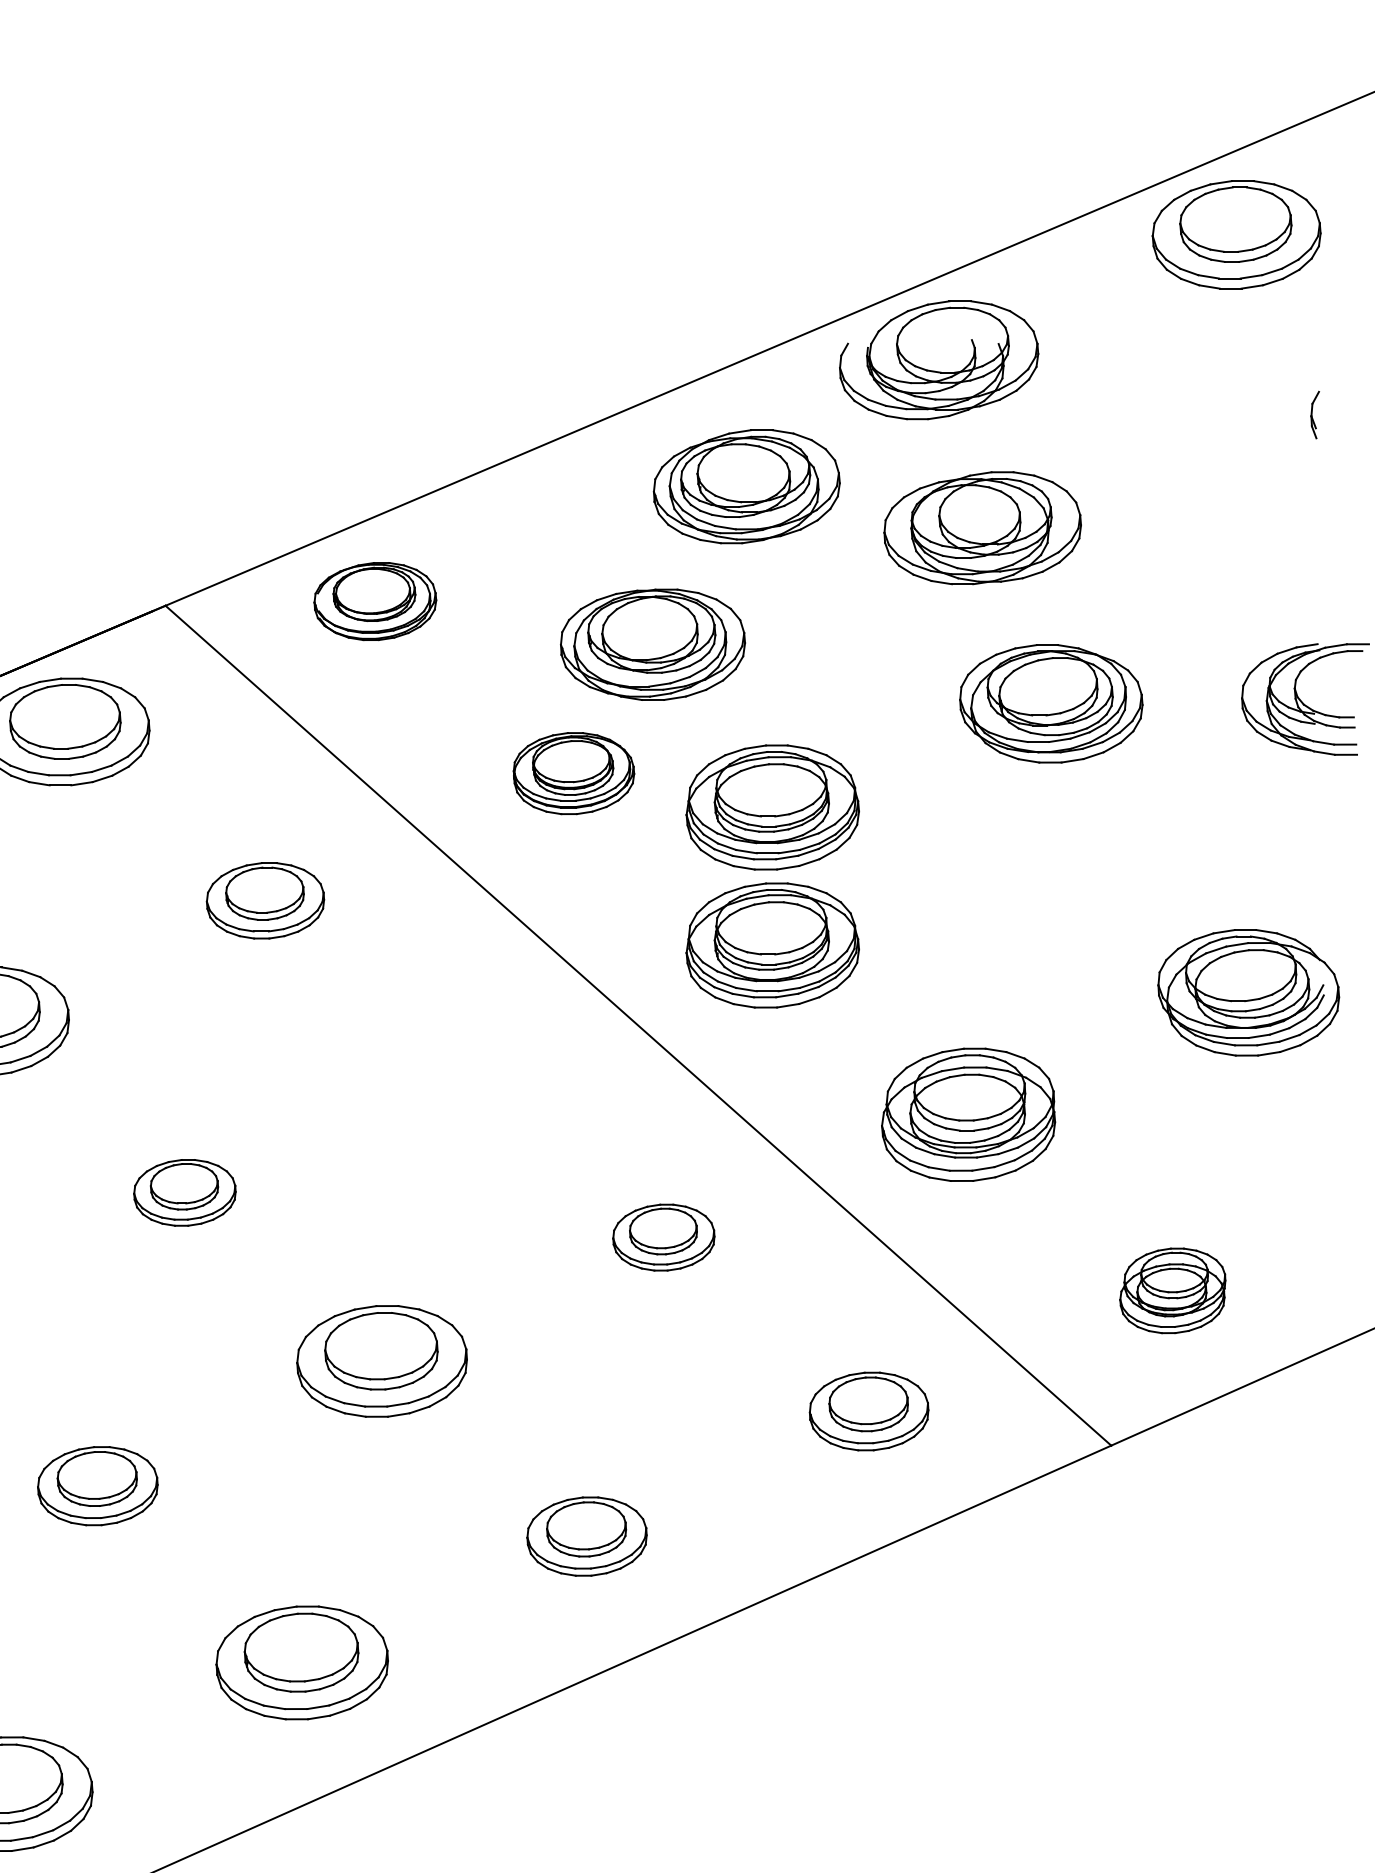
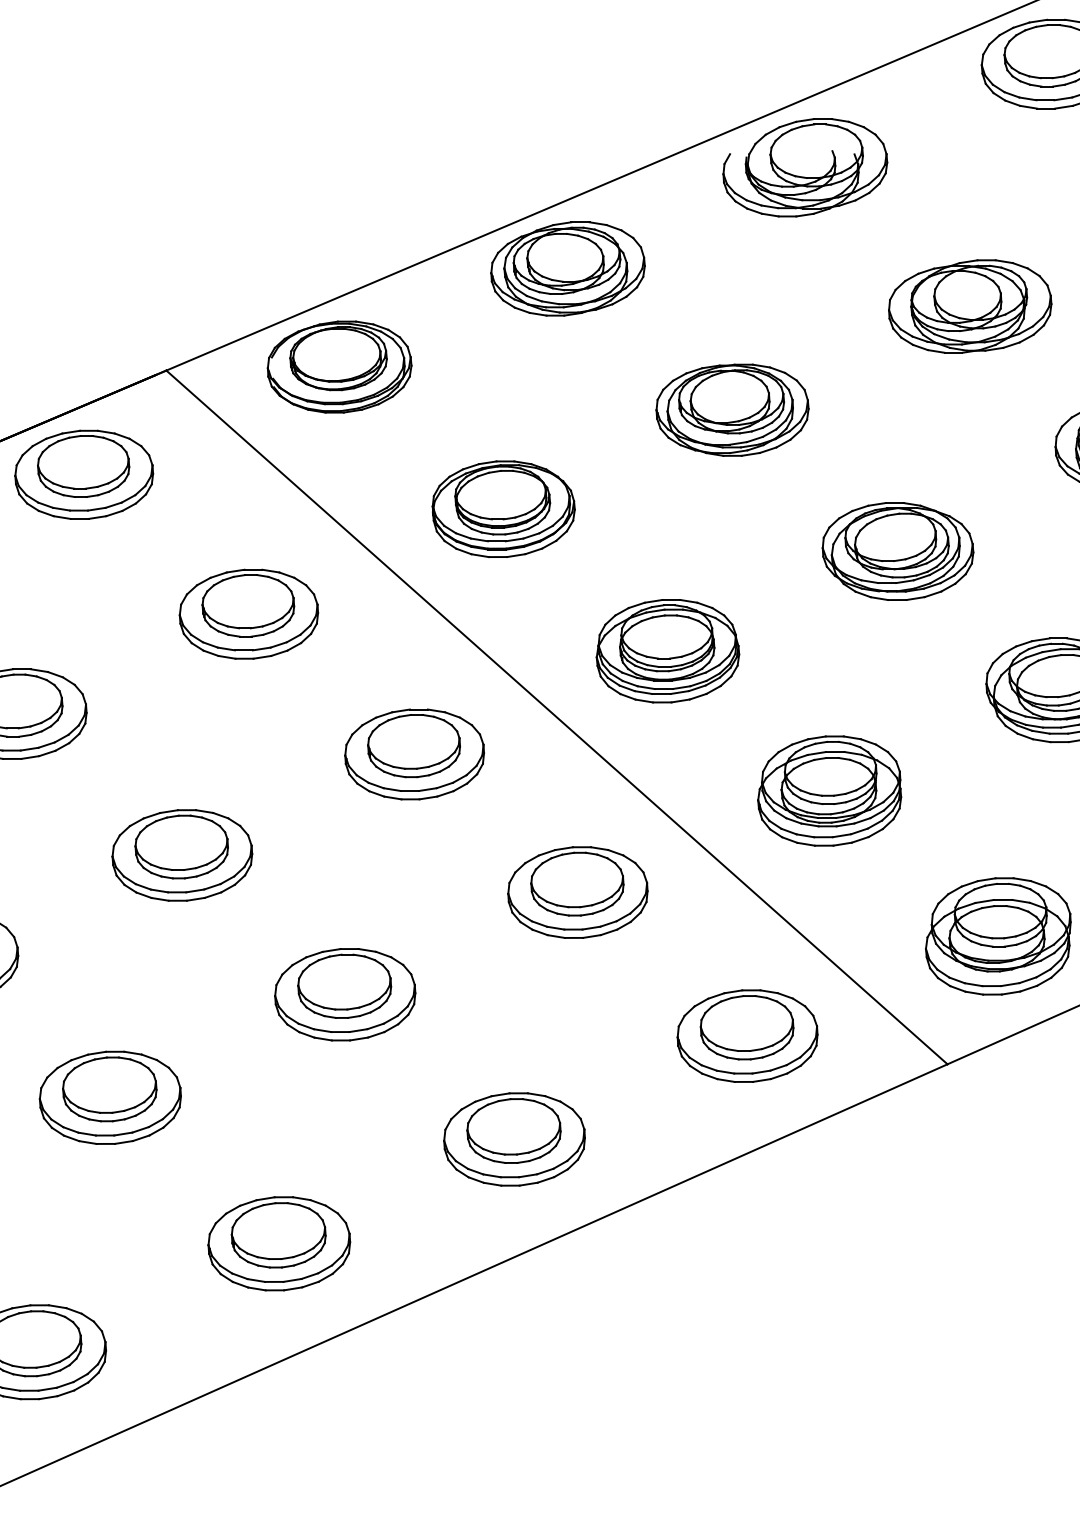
part: (746, 486) -> (567, 268), moved
part: (982, 528) -> (970, 306), moved
part: (375, 601) -> (339, 367), size x1.43
part: (652, 644) -> (732, 410), moved
part: (1051, 703) -> (898, 551), moved
part: (573, 773) -> (503, 509), size x1.43
part: (772, 807) -> (667, 537), removed
part: (265, 900) -> (248, 614), size x1.43
part: (466, 1070) -> (414, 754), added
part: (184, 1192) -> (182, 855), size x1.67
part: (663, 1237) -> (577, 892), size x1.67
part: (1172, 1290) -> (998, 936), size x1.67
part: (868, 1411) -> (747, 1036), size x1.43
part: (97, 1485) -> (110, 1097), size x1.43
part: (586, 1536) -> (514, 1139), size x1.43

